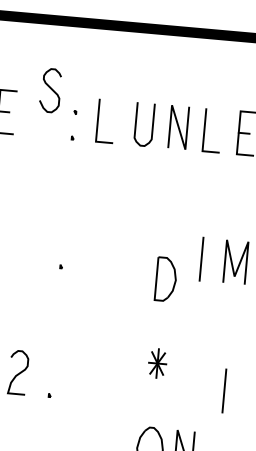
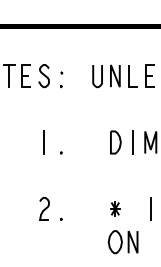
curve: (49, 89) -> (43, 75), moved
line: (99, 121) -> (74, 76), removed
line: (28, 243) -> (43, 142), added
part: (165, 279) -> (115, 142), moved
part: (158, 362) -> (115, 208), moved

